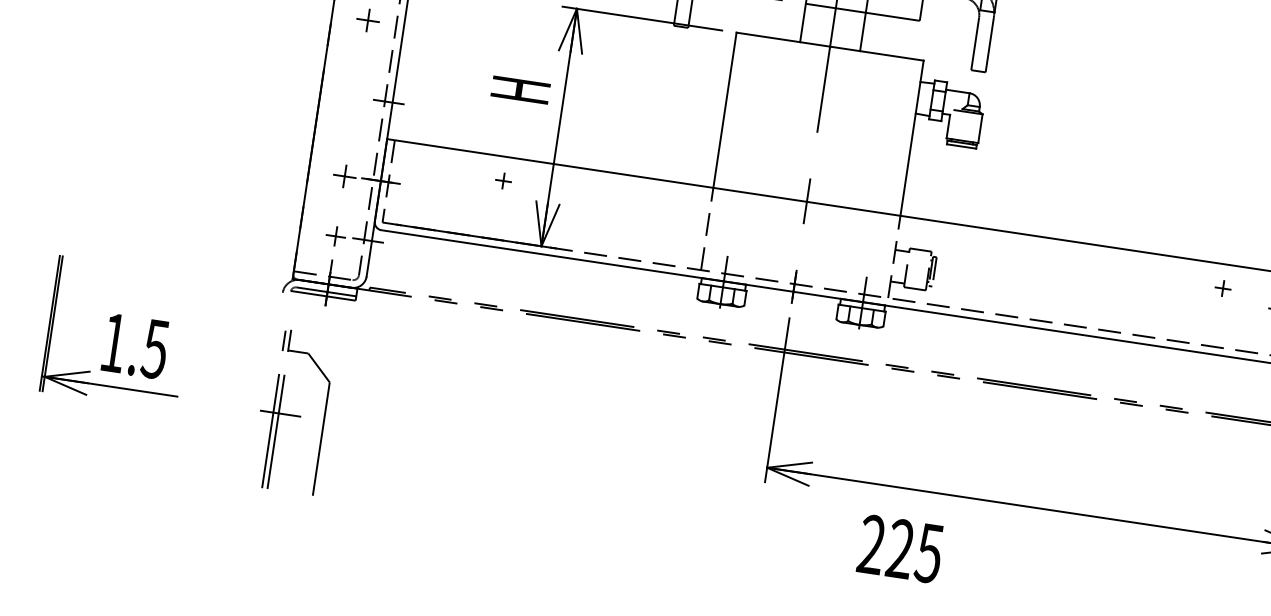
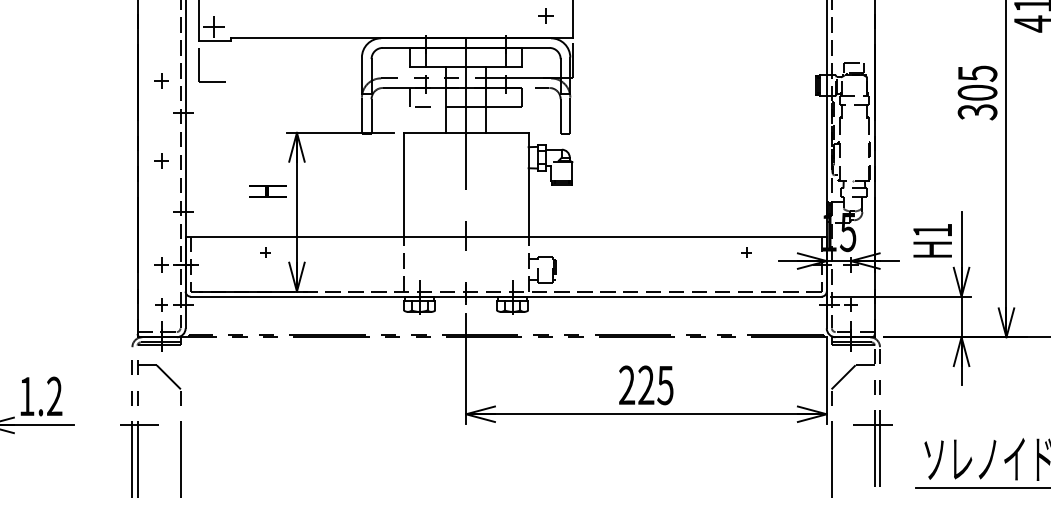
text: (155, 349) -> (54, 396), 1.5 -> 1.2
part: (291, 418) -> (150, 428), size x1.43
text: (900, 549) -> (646, 385), moved

